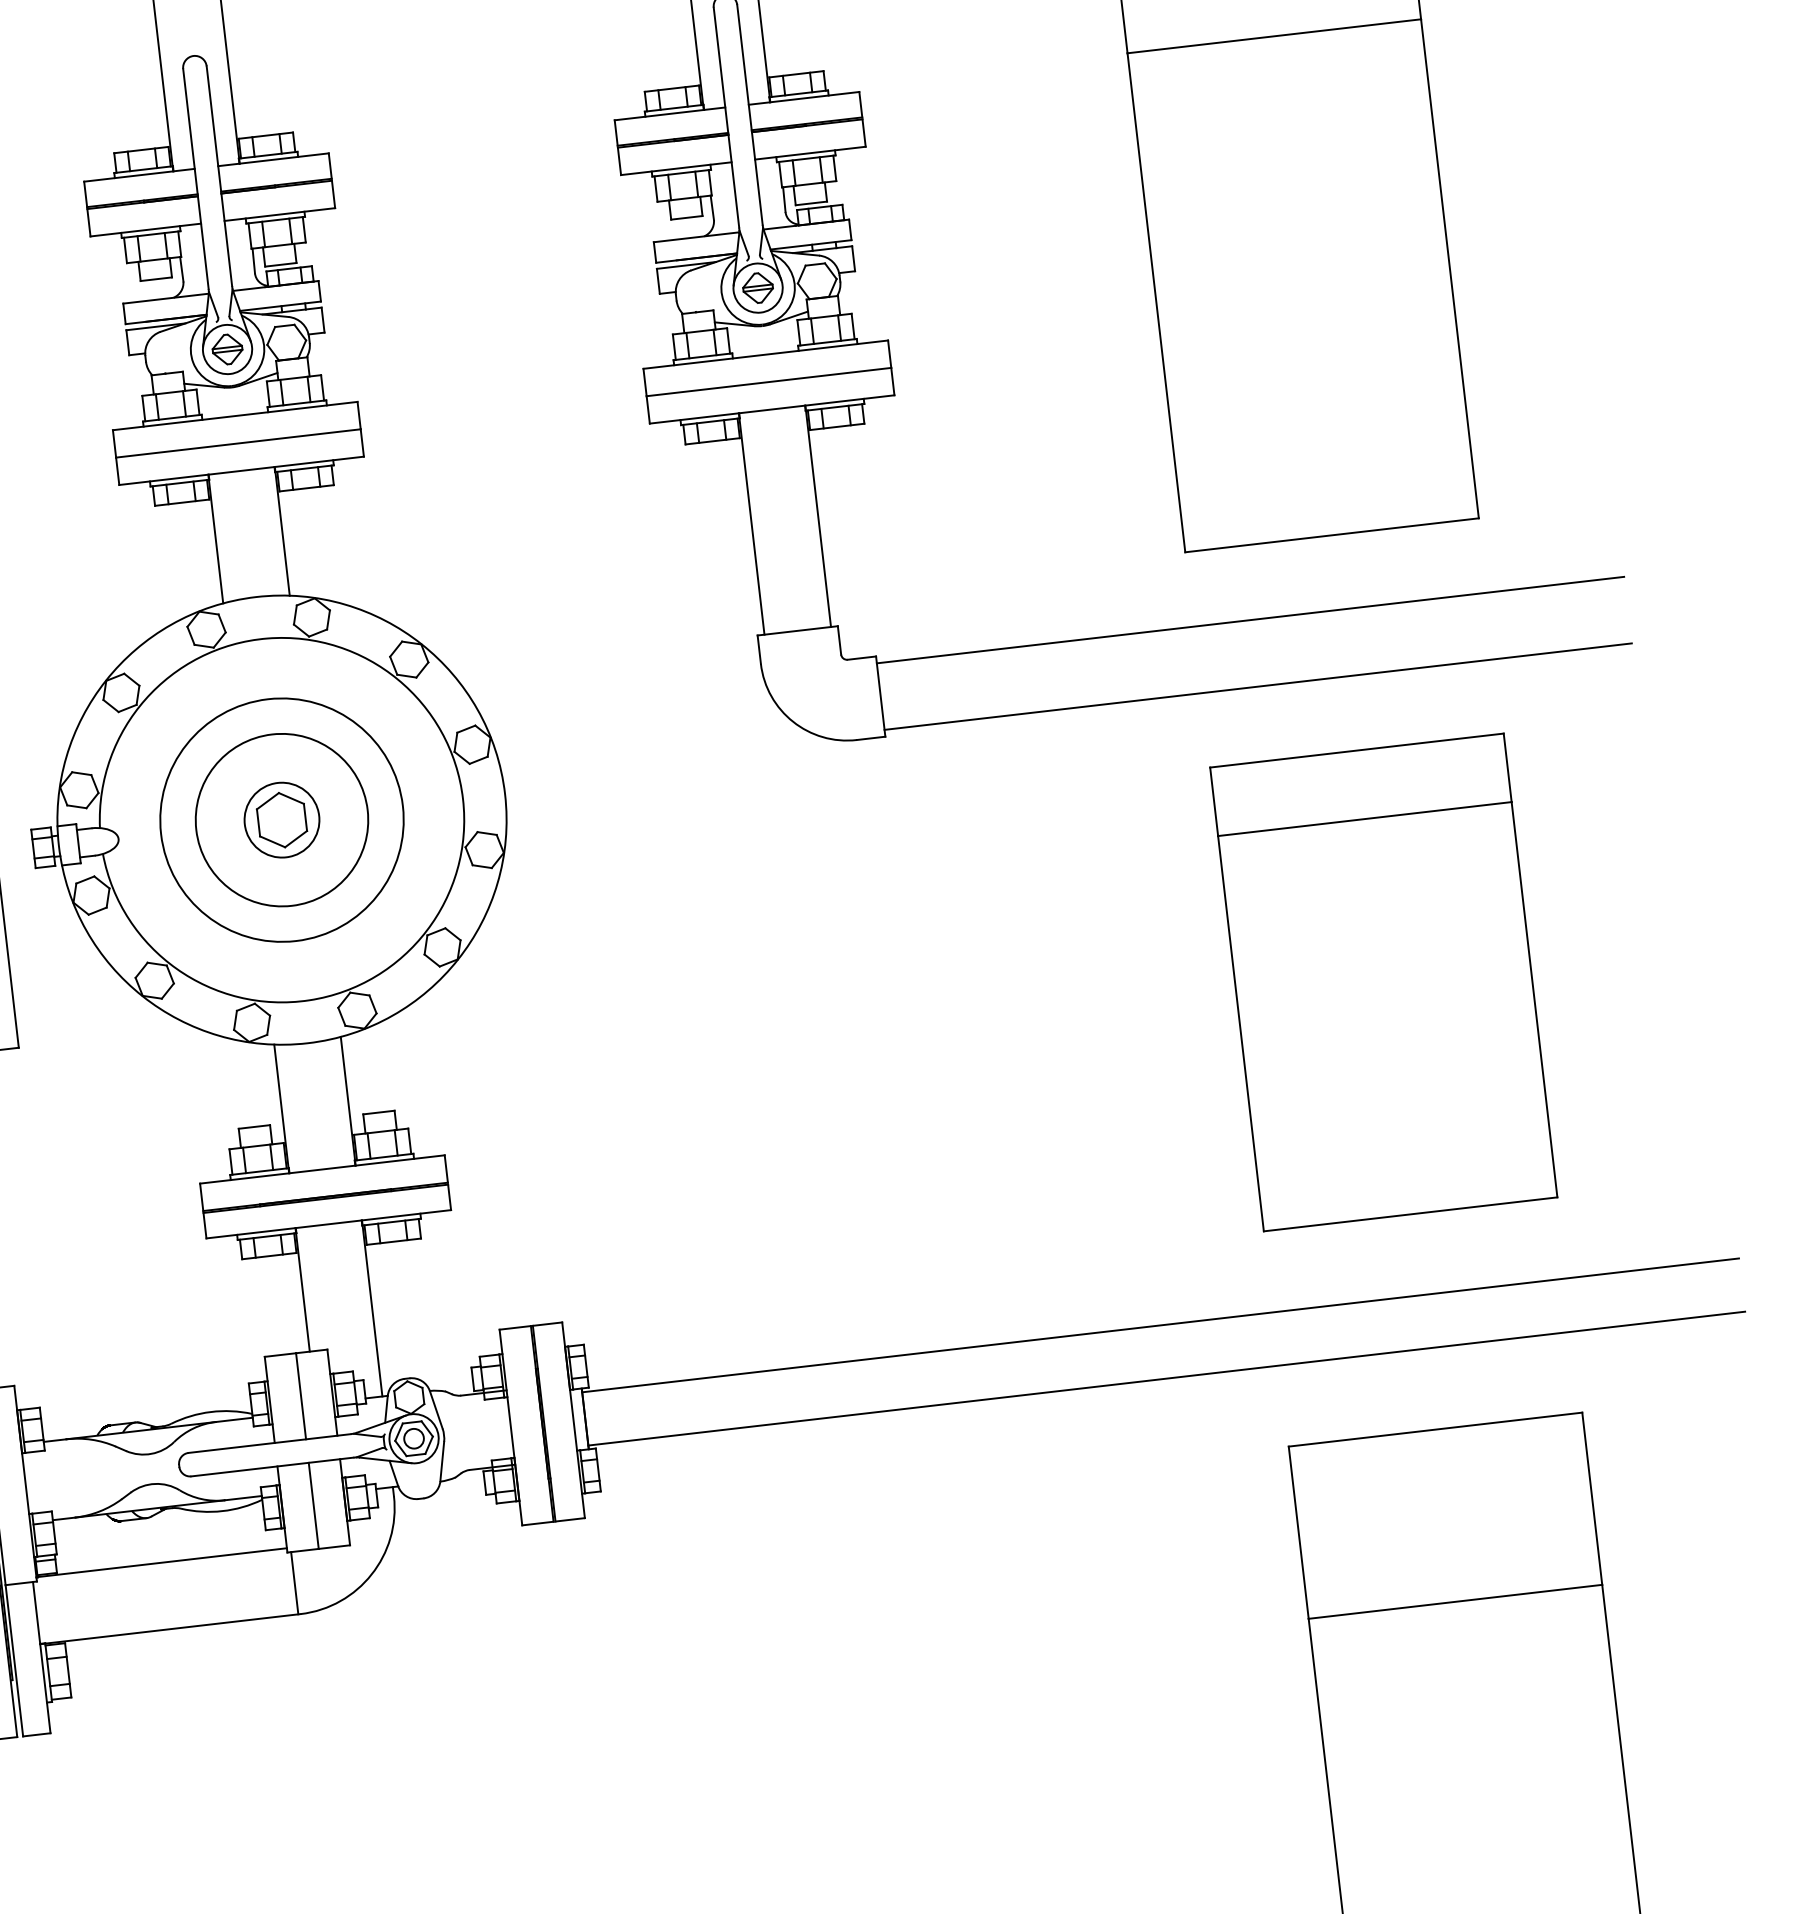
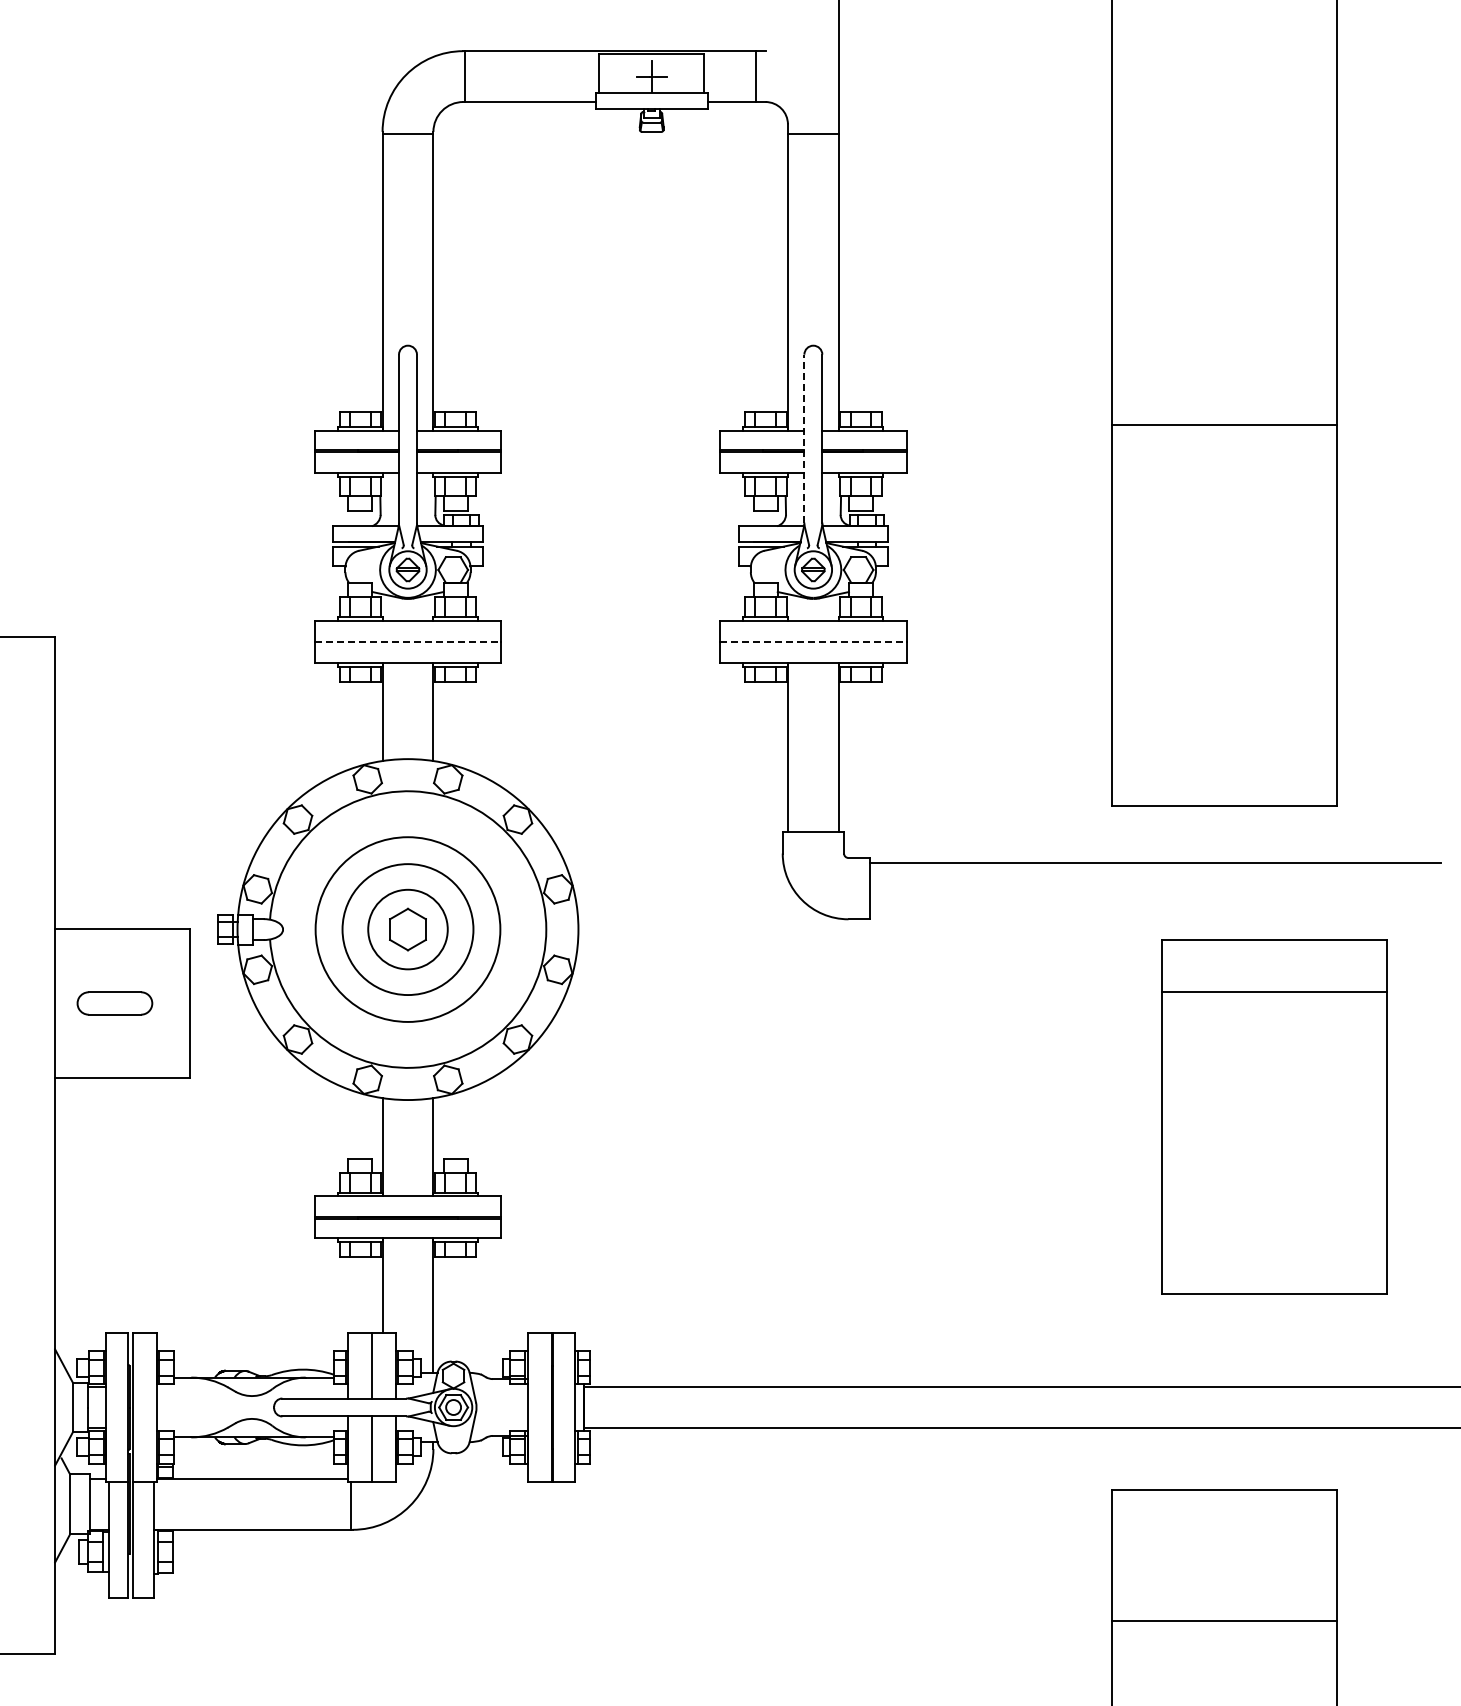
line: (726, 117) -> (804, 438), solid -> dashed
line: (769, 381) -> (813, 641), solid -> dashed
line: (239, 443) -> (408, 641), solid -> dashed
line: (1258, 687) -> (1155, 914), removed
circle: (281, 820) -> (407, 929), size x1.4
part: (1383, 981) -> (1274, 1116), moved

